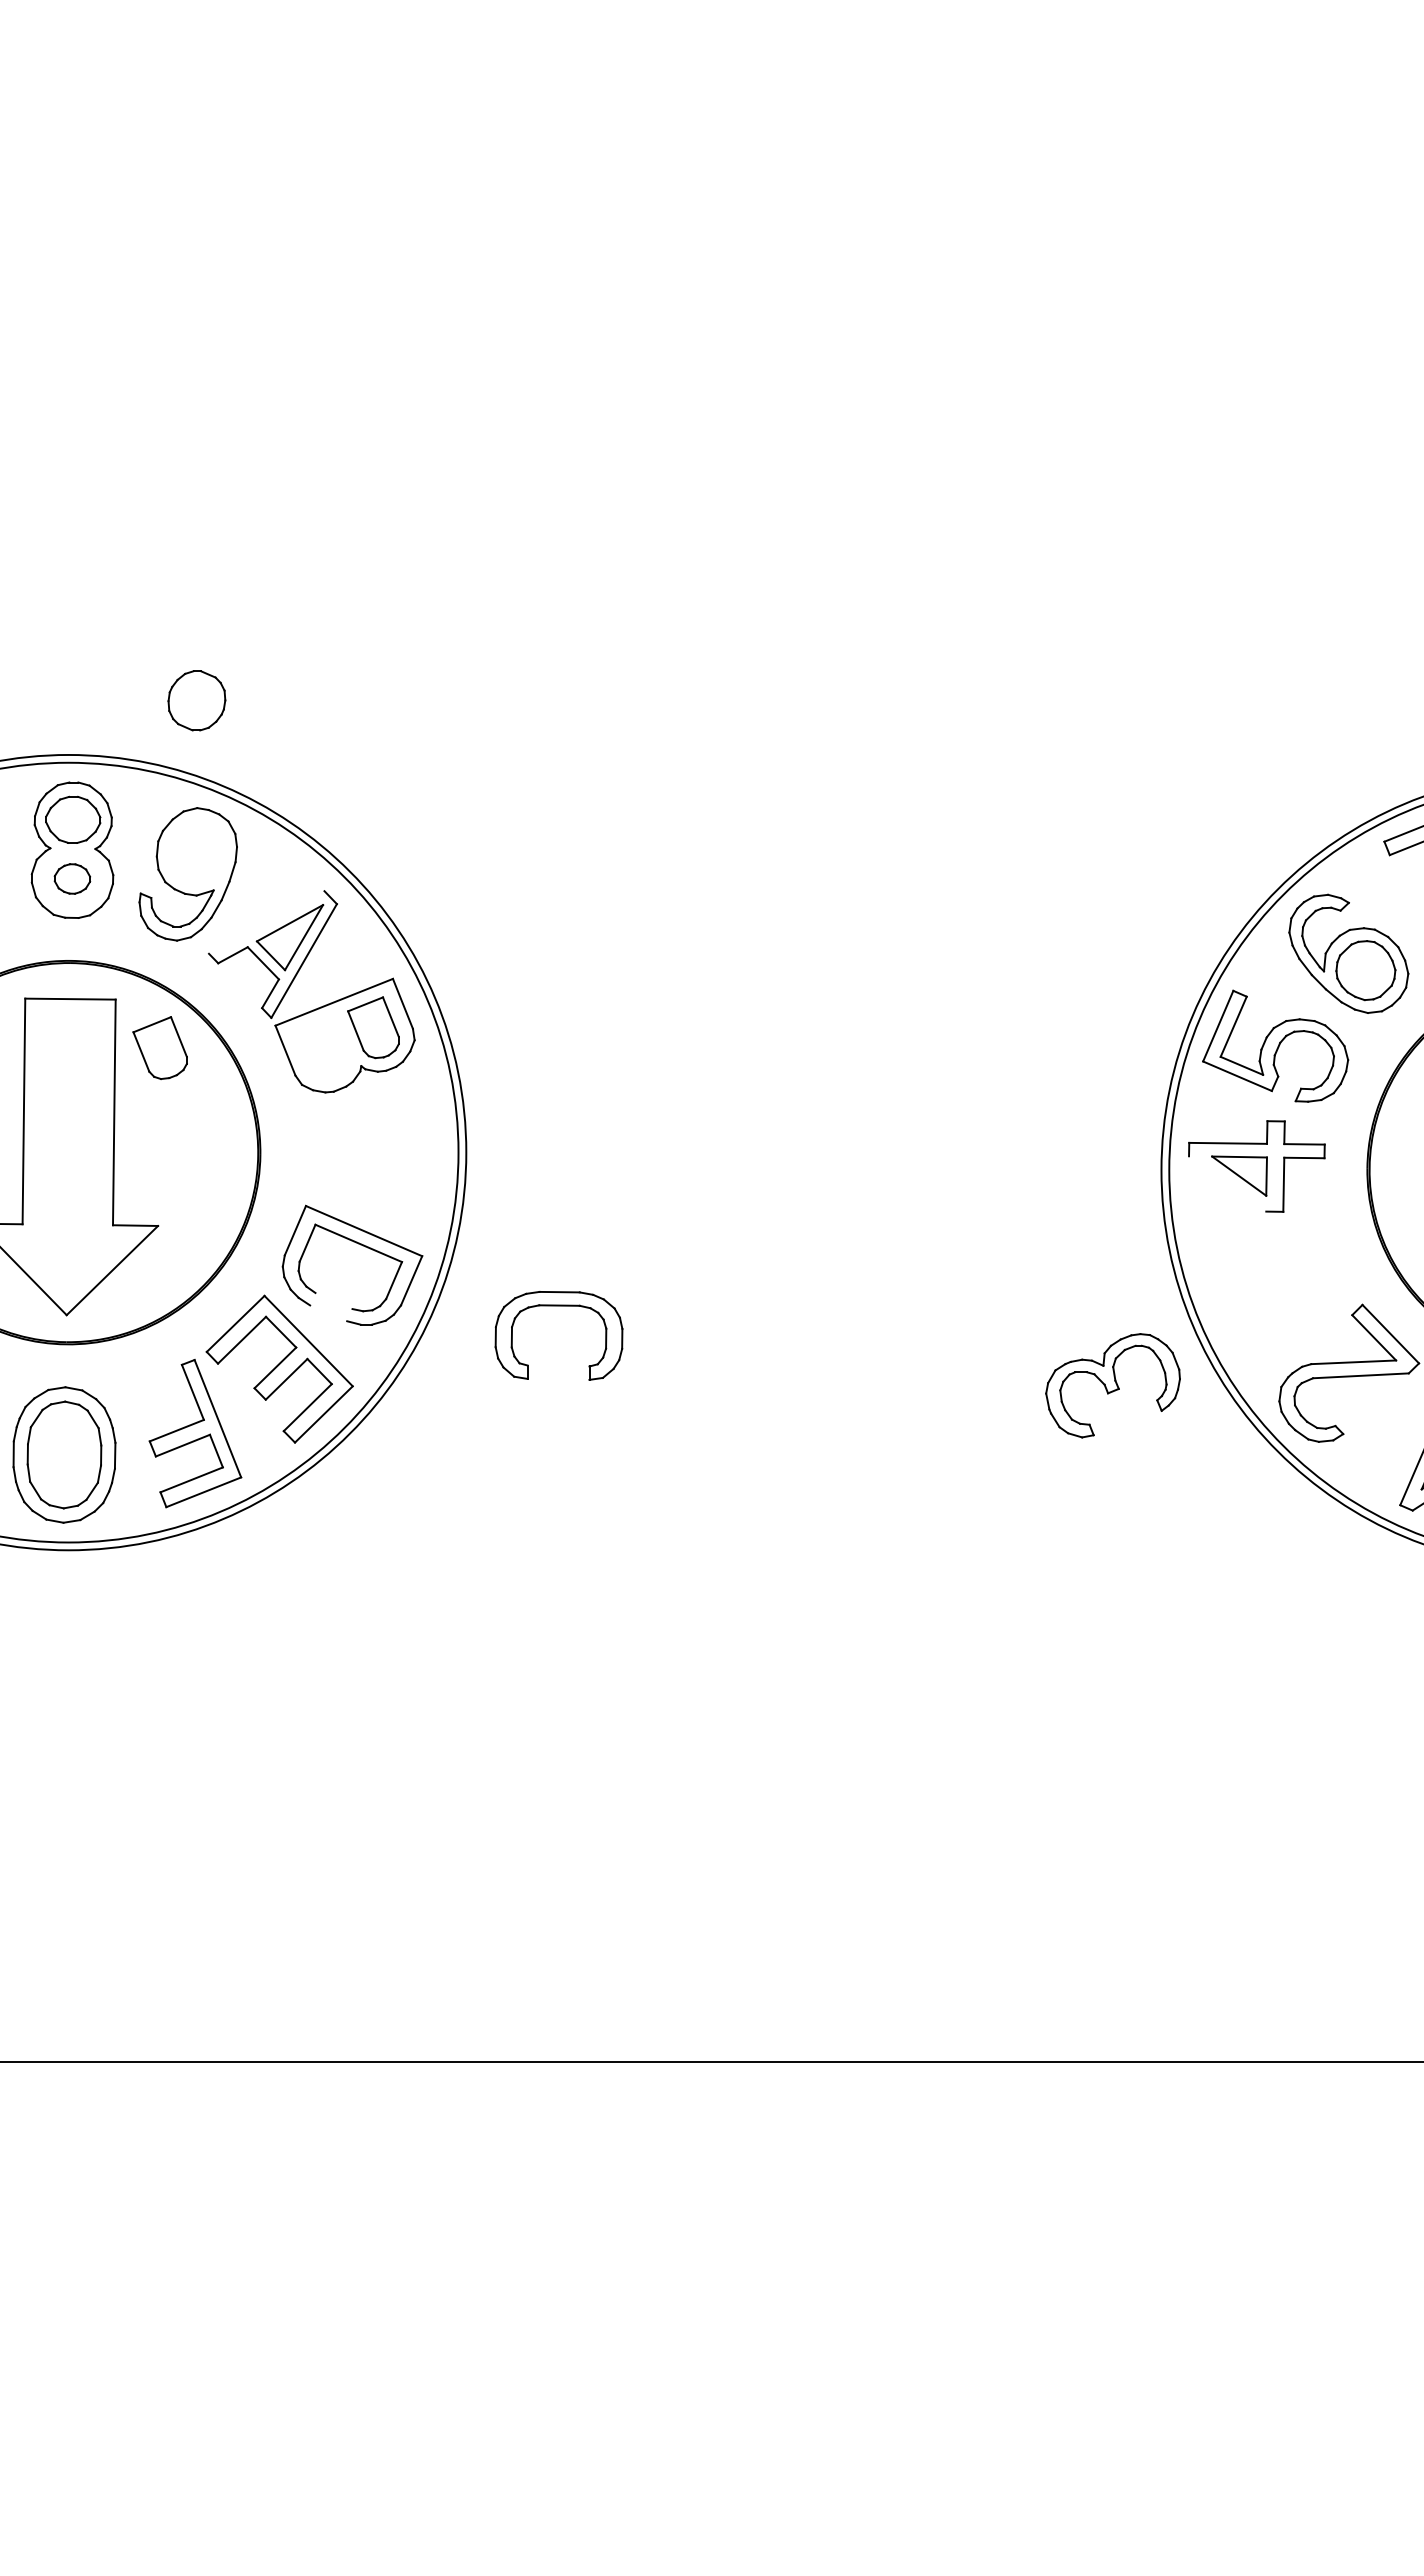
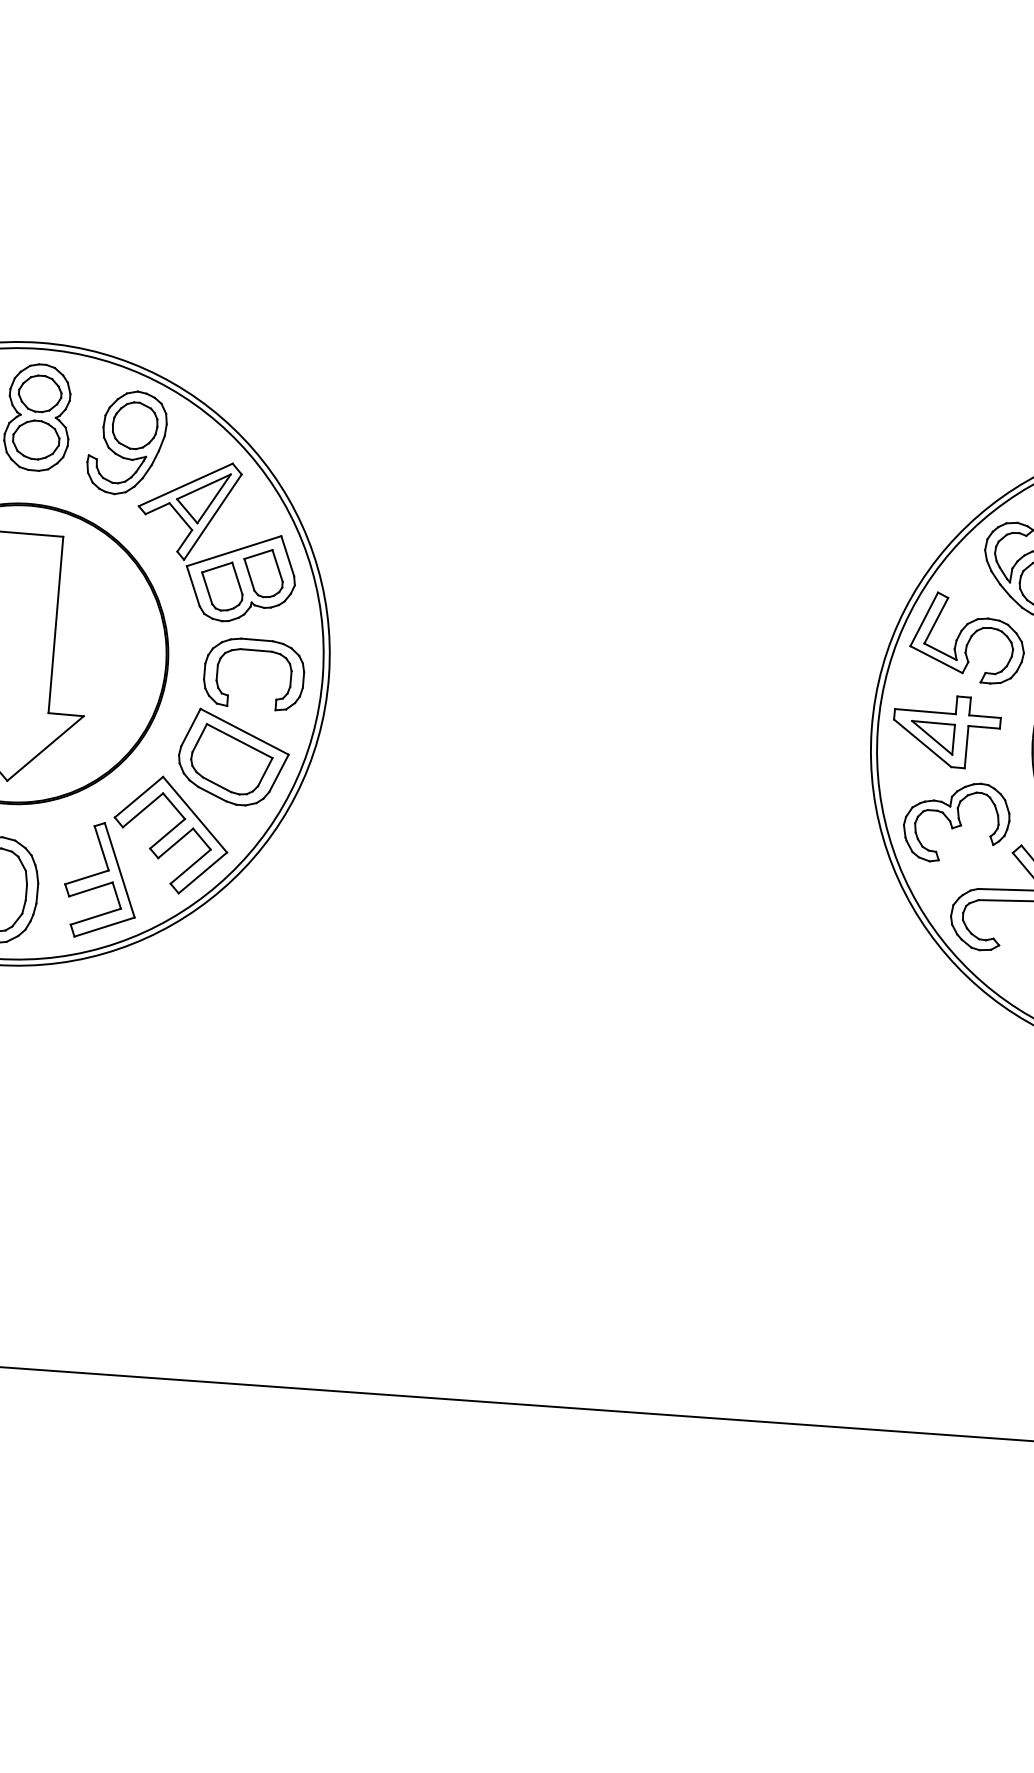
part: (196, 700) -> (134, 425), moved
part: (72, 878) -> (36, 439), size x1.67
line: (266, 922) -> (185, 484), added
part: (159, 1047) -> (221, 585), moved
line: (1227, 1183) -> (922, 742), added
line: (333, 1300) -> (216, 784), added
part: (558, 1306) -> (255, 651), moved
line: (328, 1313) -> (212, 794), added
part: (1112, 1385) -> (956, 822), moved

